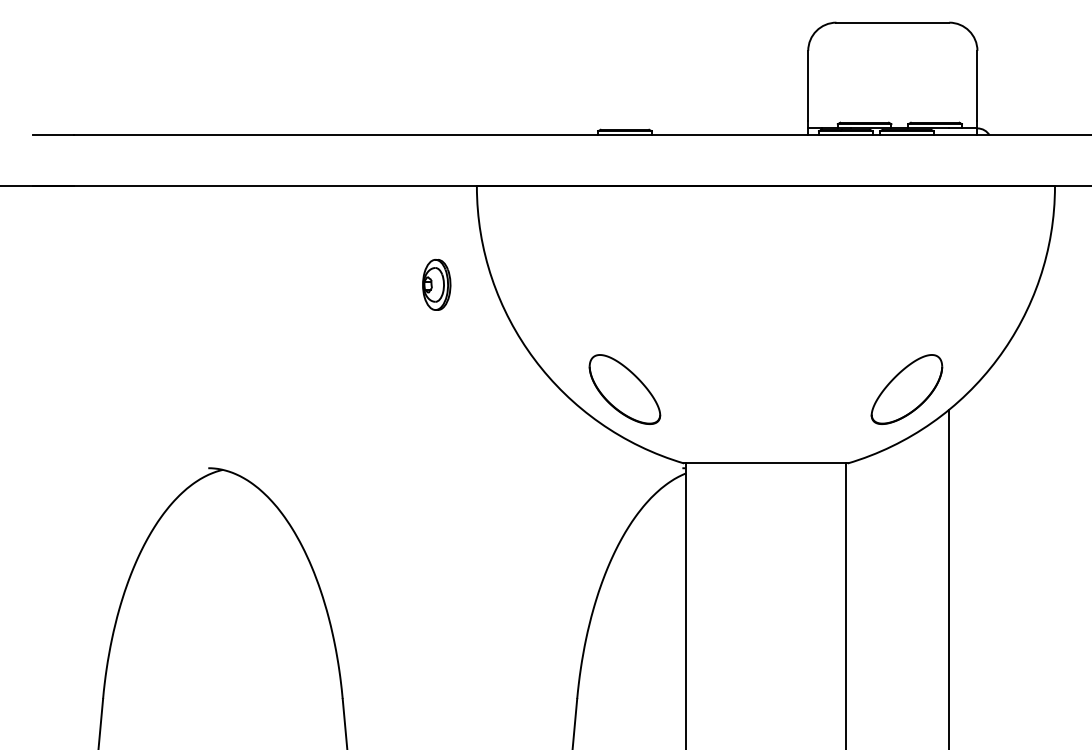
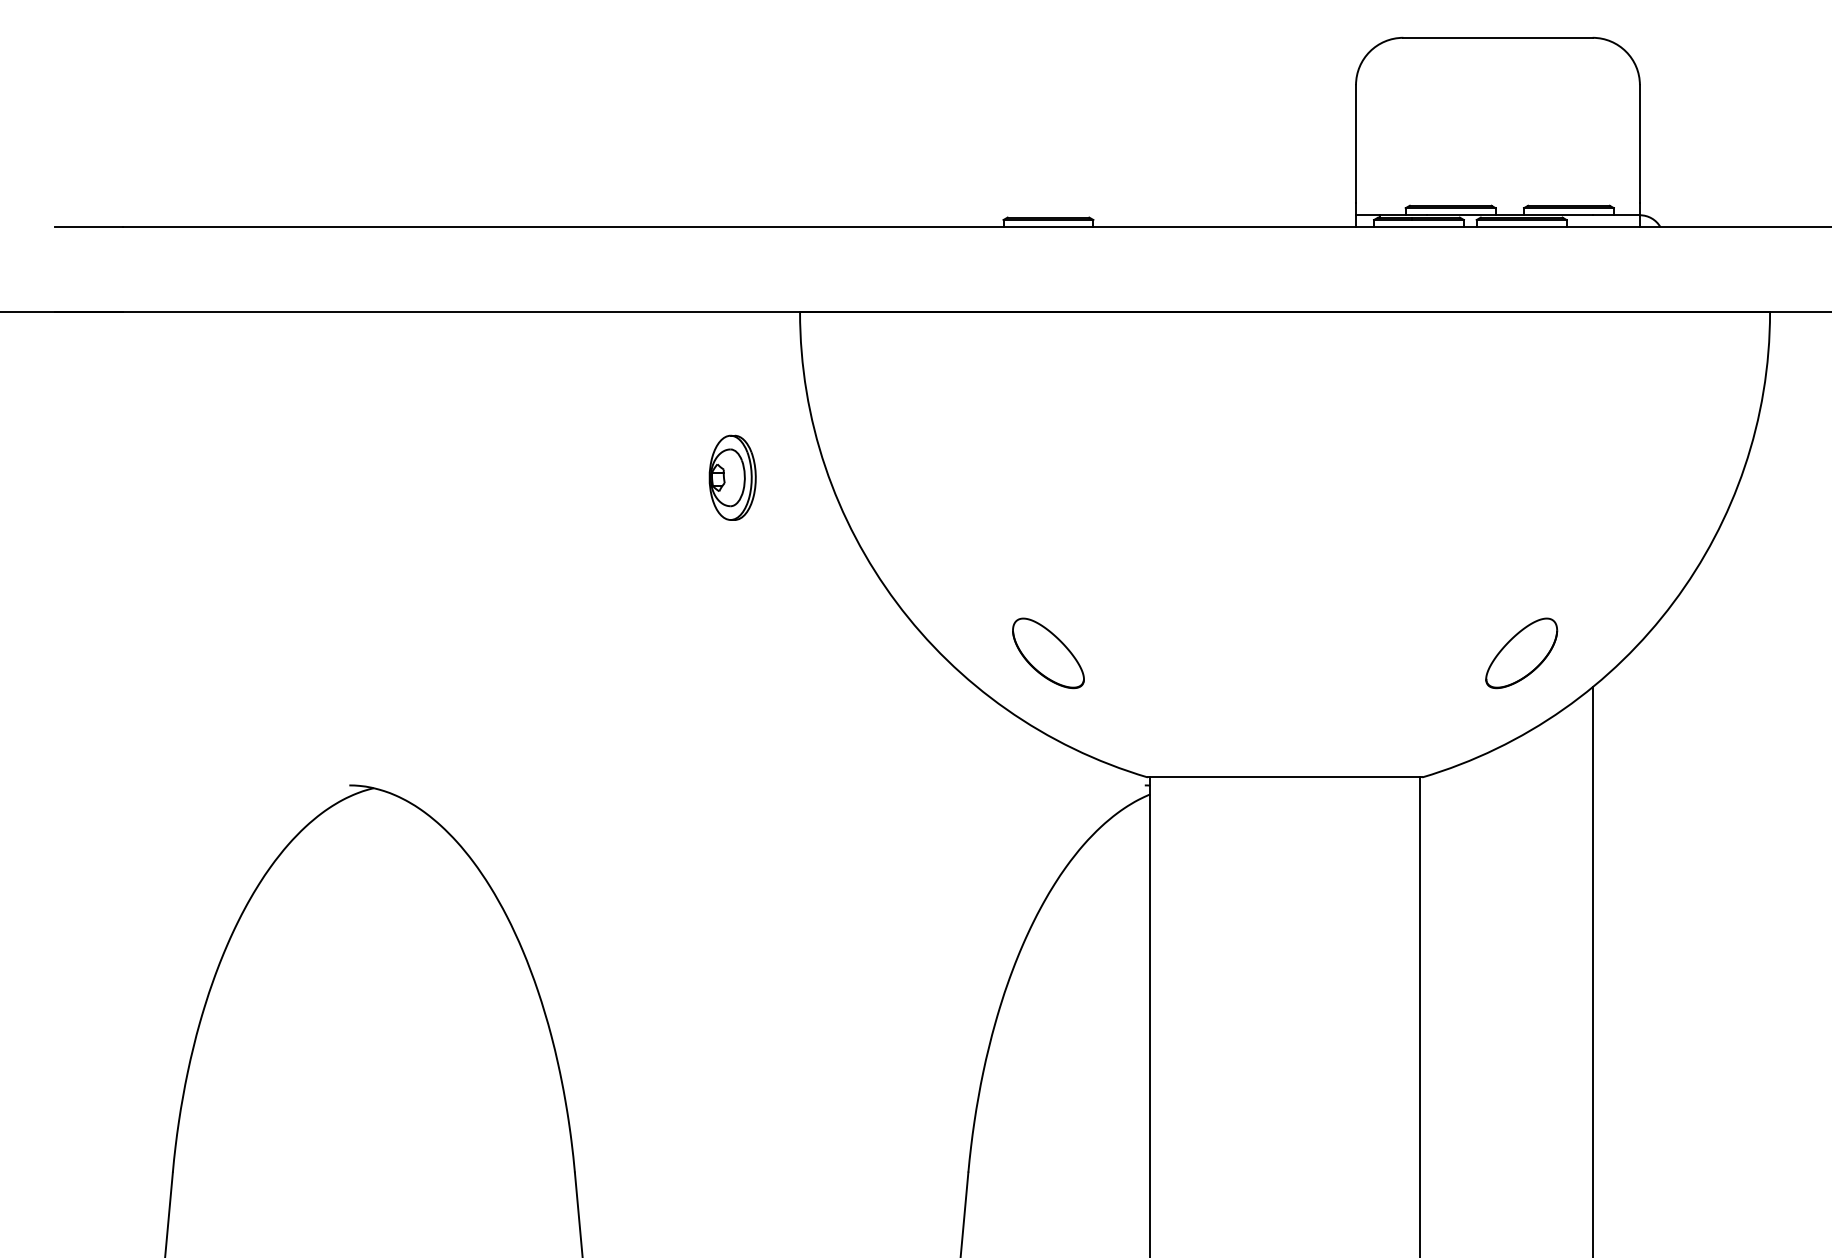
part: (624, 389) -> (1047, 653), size x0.6
part: (906, 389) -> (1520, 653), size x0.6

